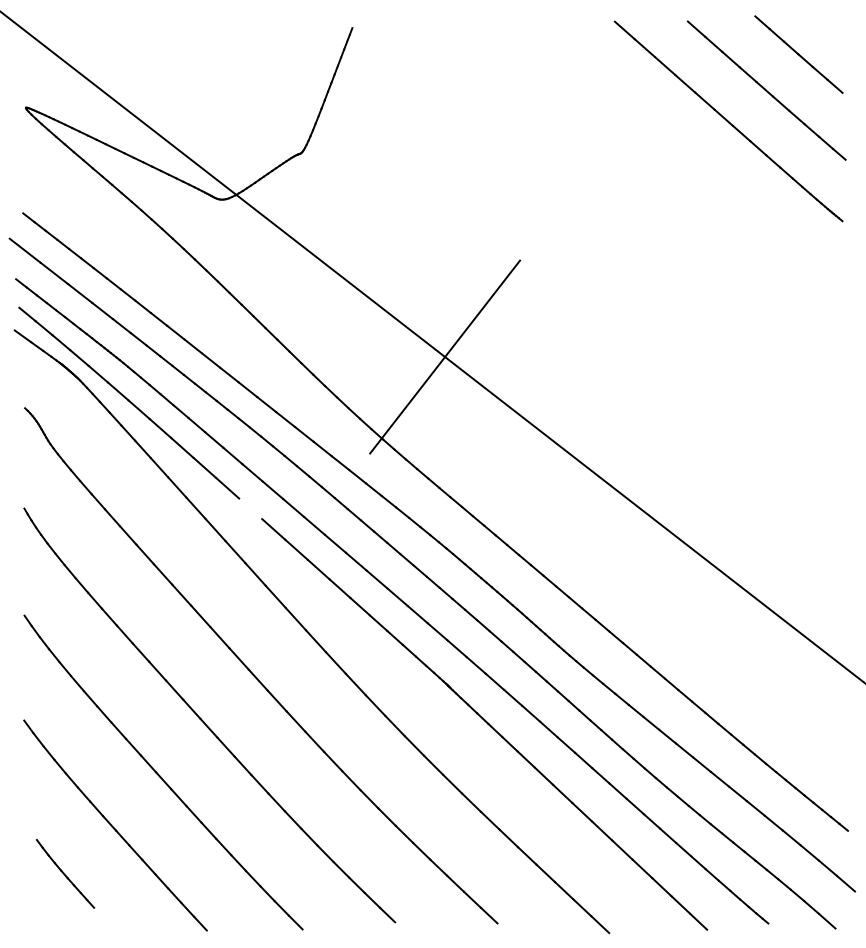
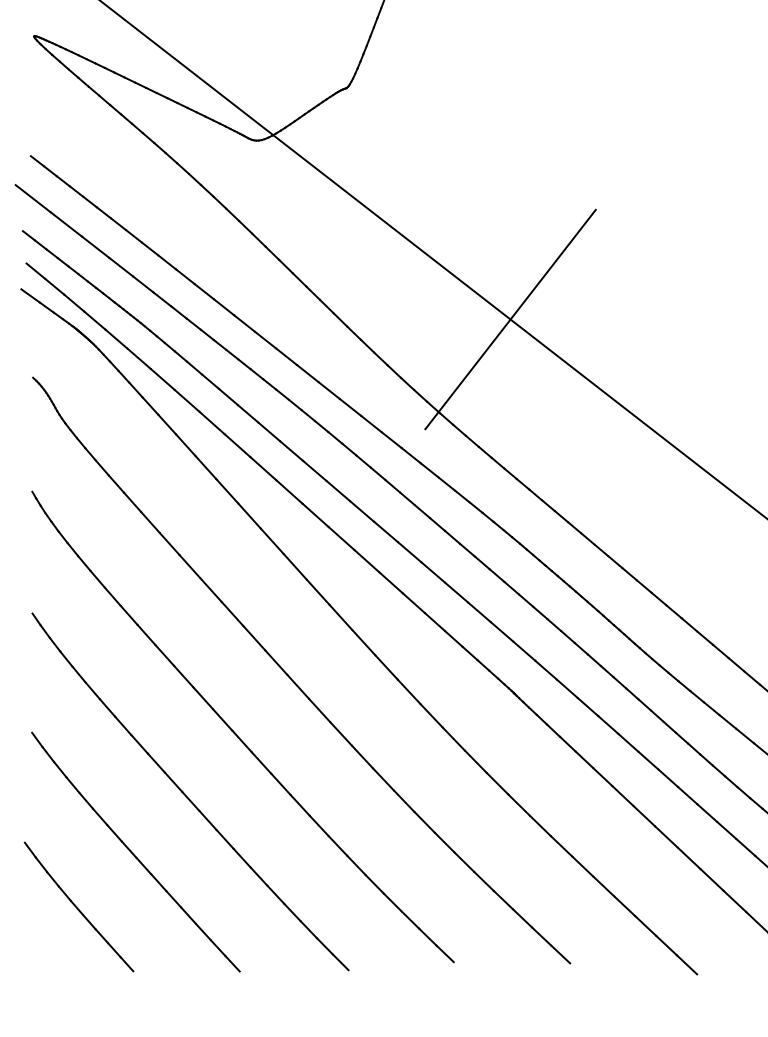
line: (250, 508) -> (289, 491), added
part: (65, 873) -> (79, 906), size x1.67

